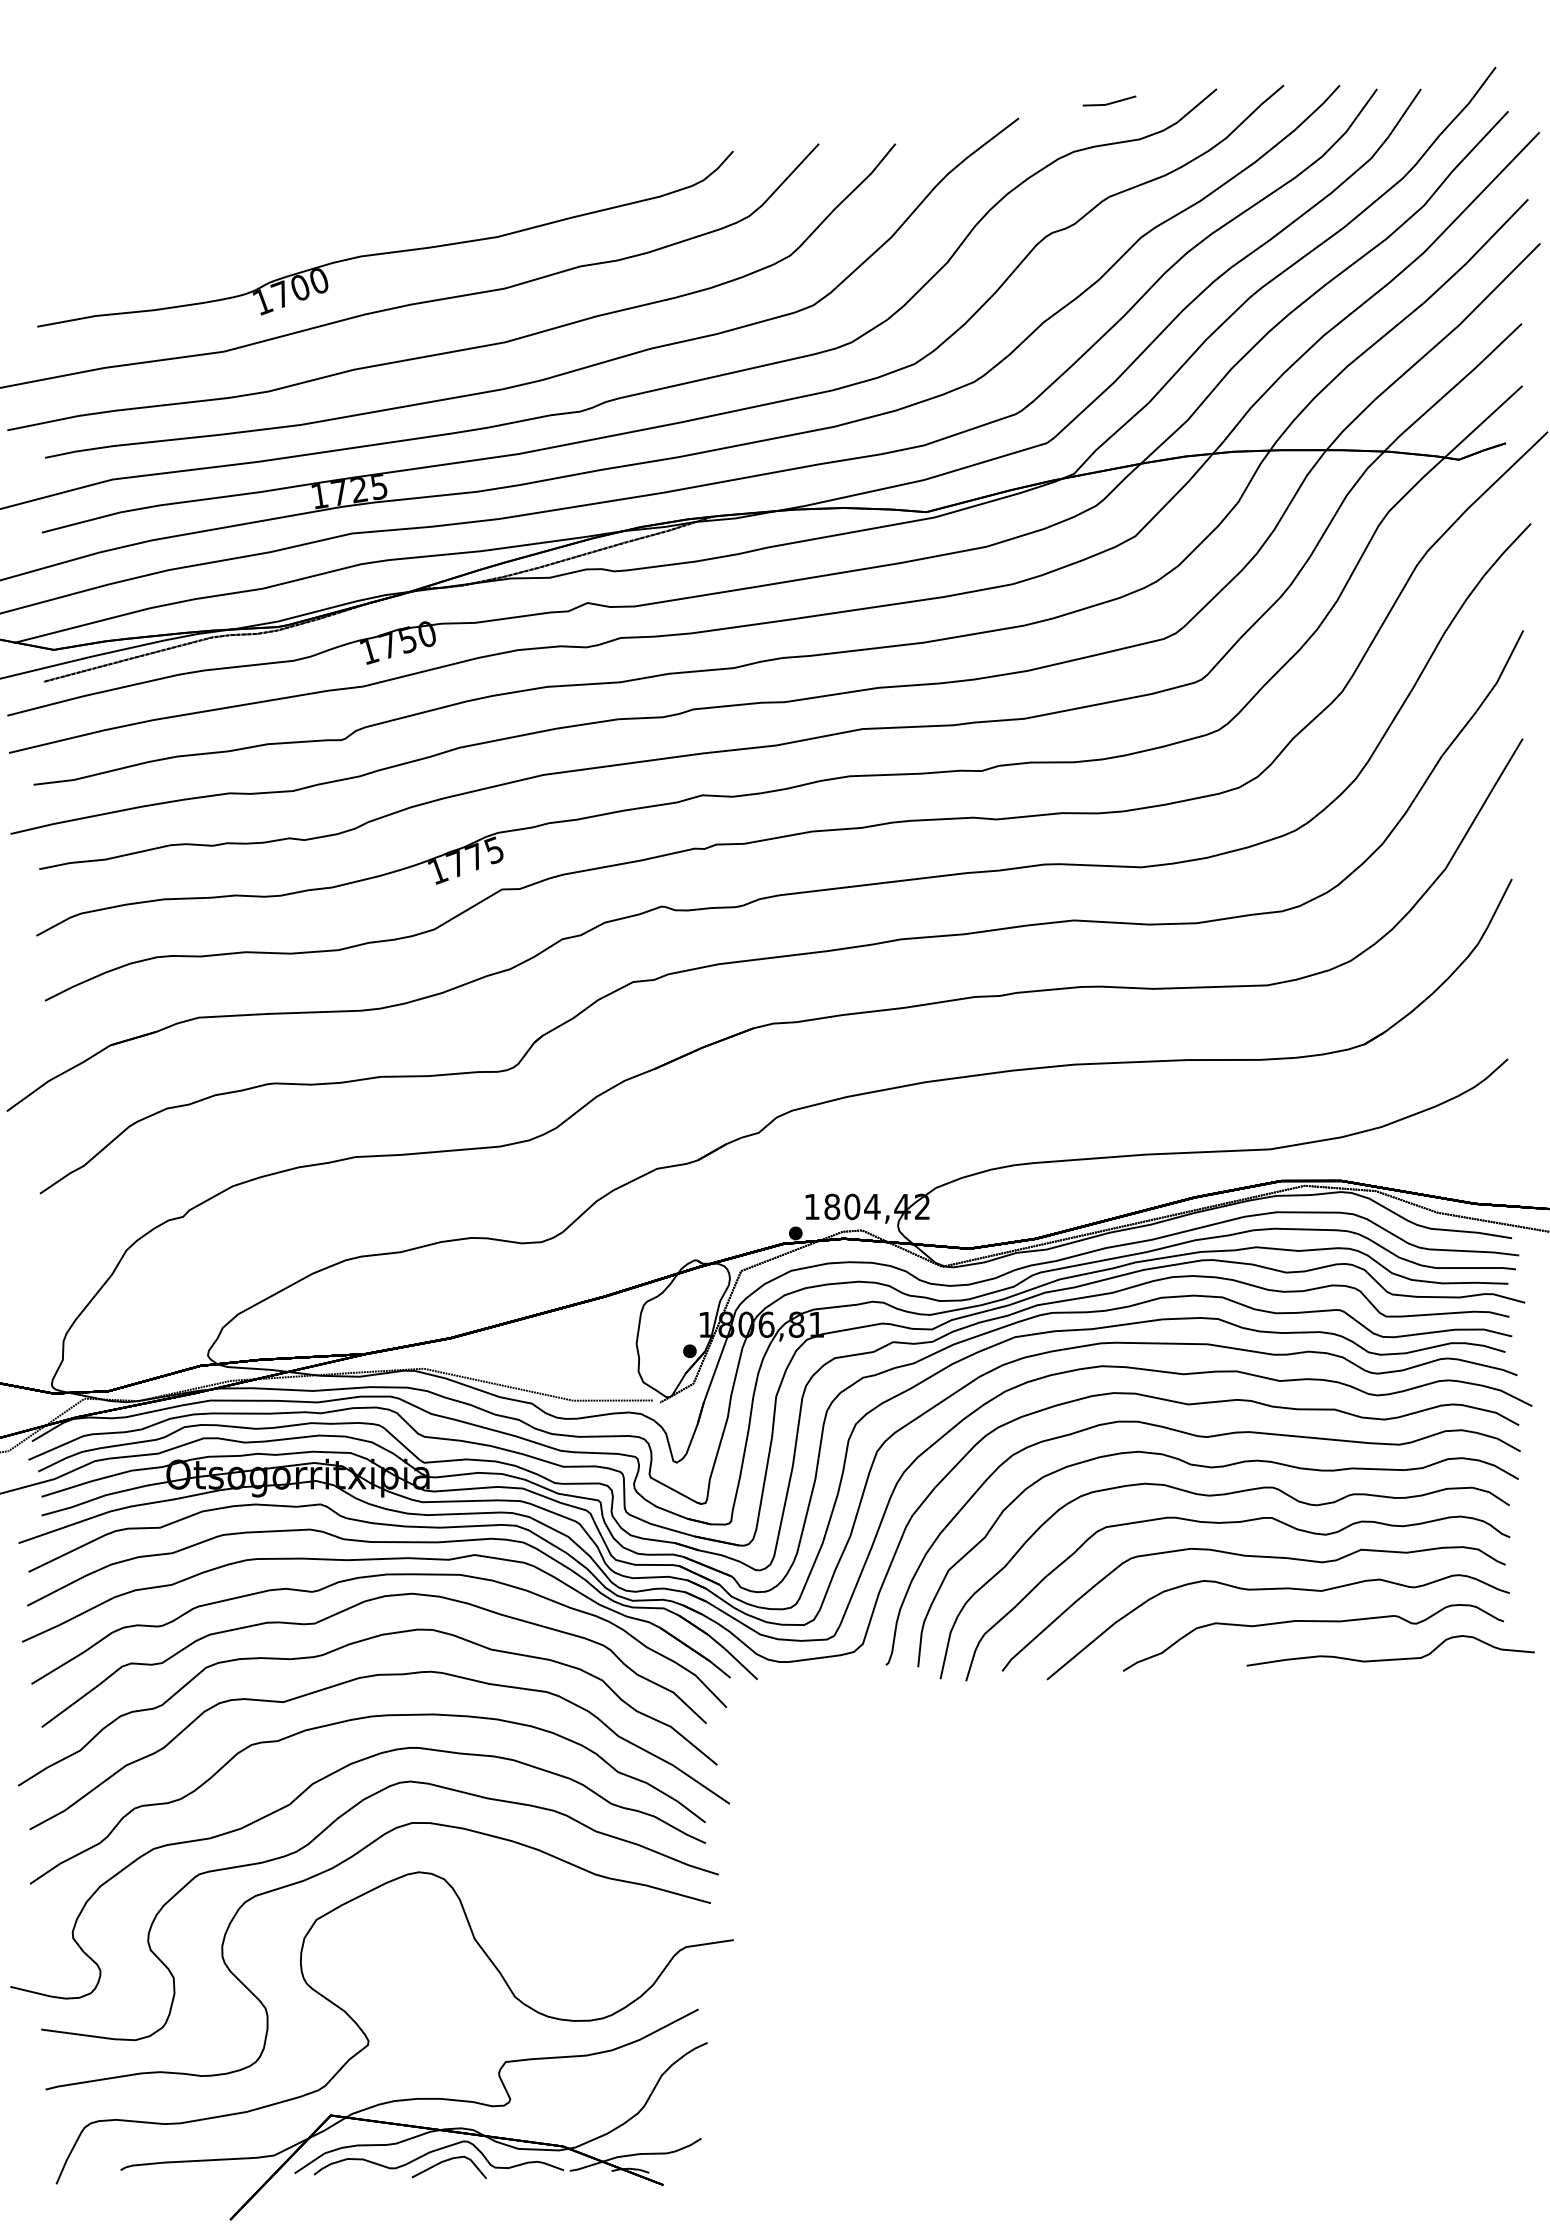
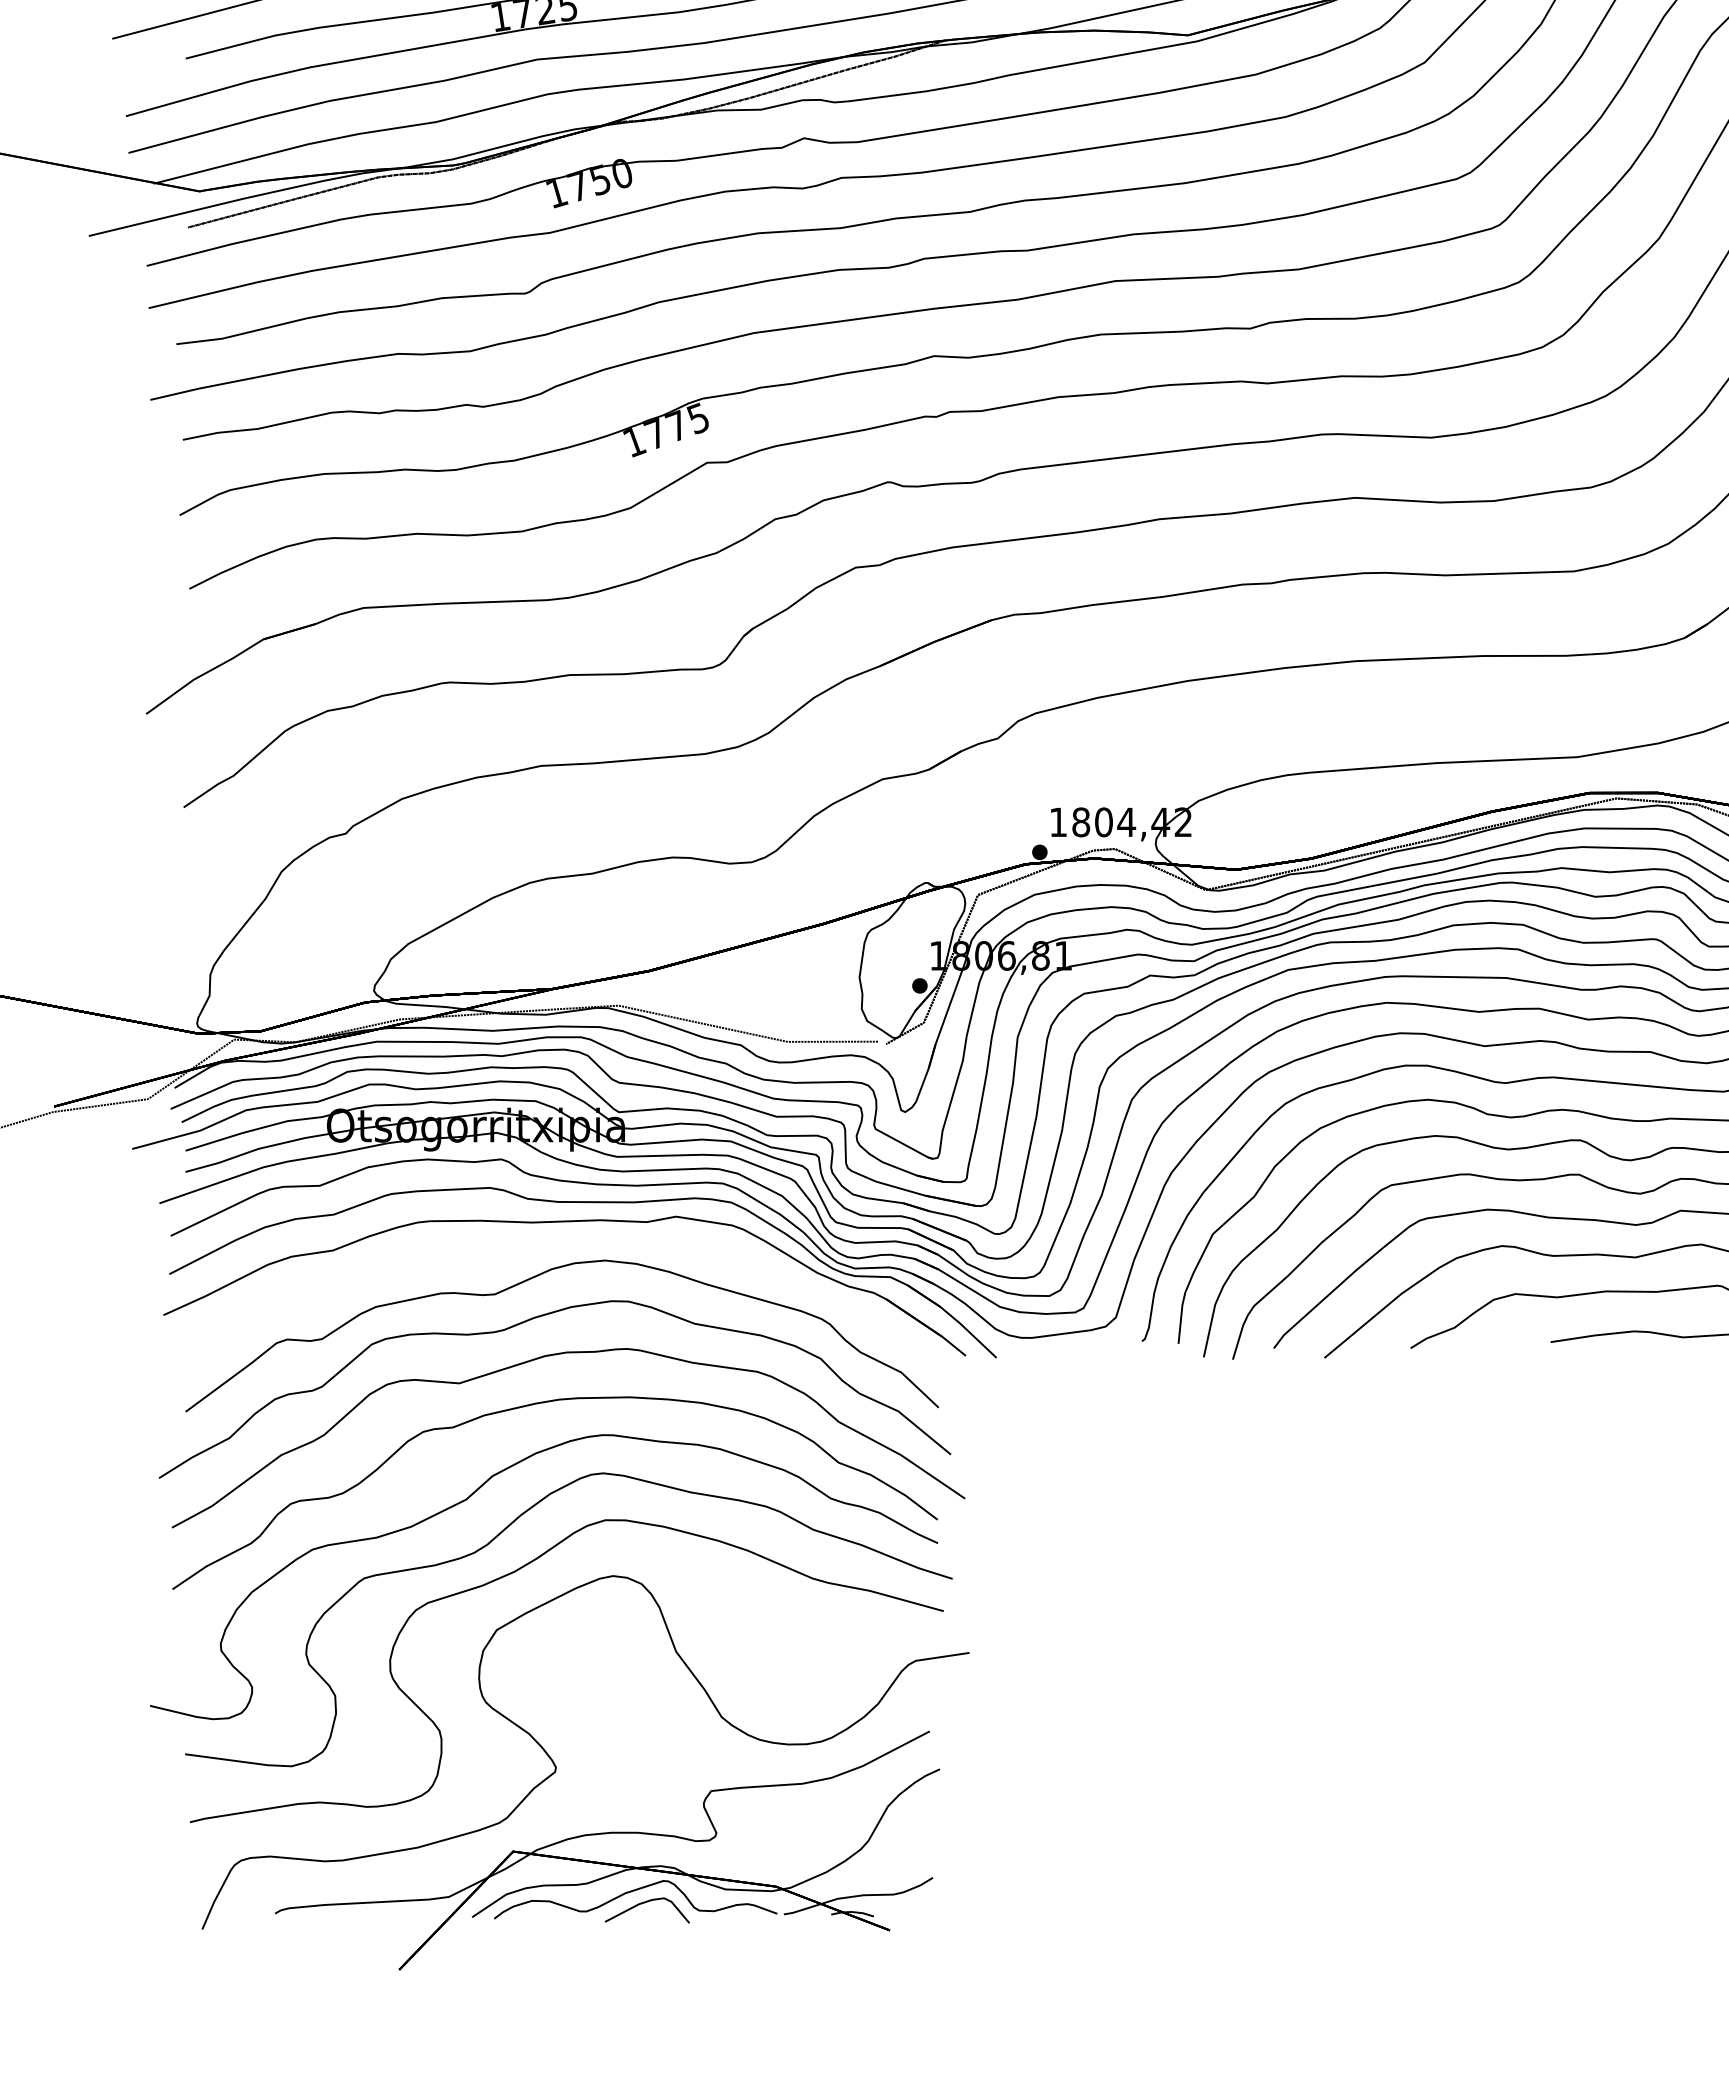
part: (372, 1577) -> (560, 1242), removed

